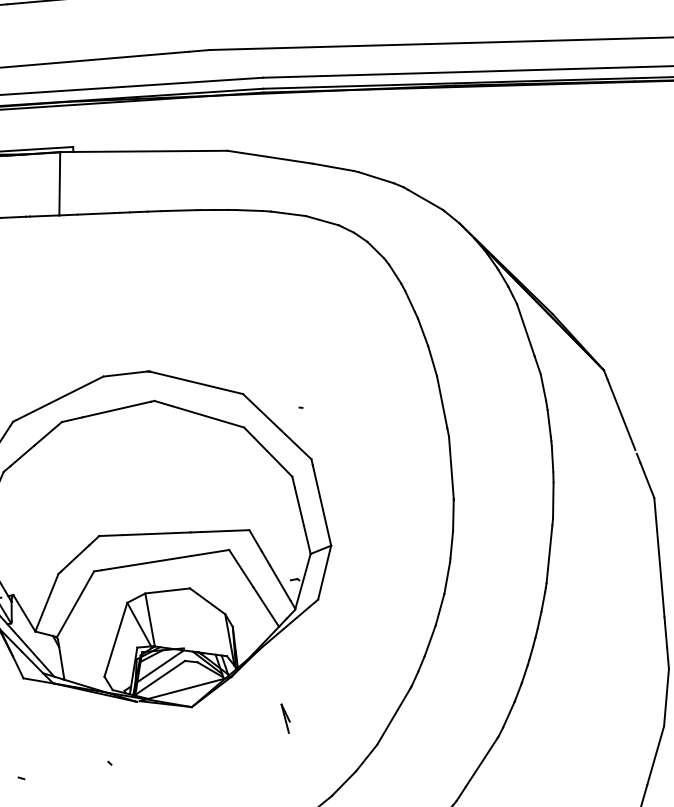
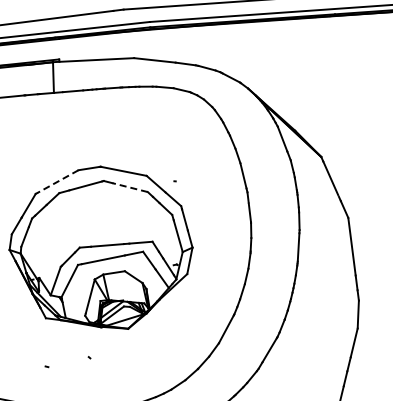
line: (59, 397) -> (57, 181), solid -> dashed
line: (206, 416) -> (129, 187), solid -> dashed
part: (284, 718) -> (173, 332), removed

